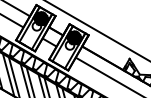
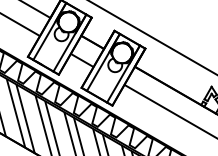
fill: (40, 18) -> (67, 21), removed
fill: (74, 37) -> (122, 52), removed

